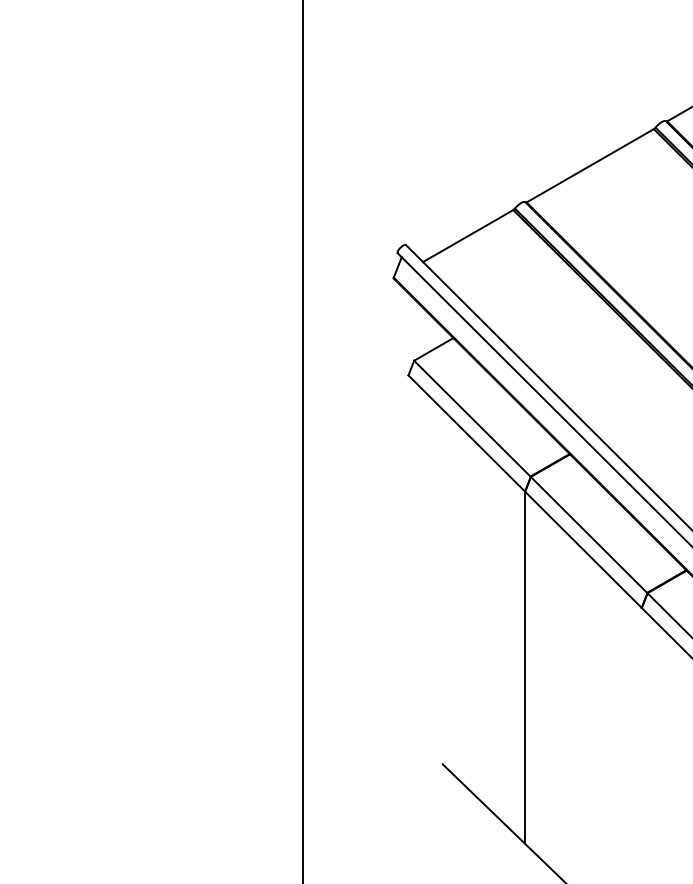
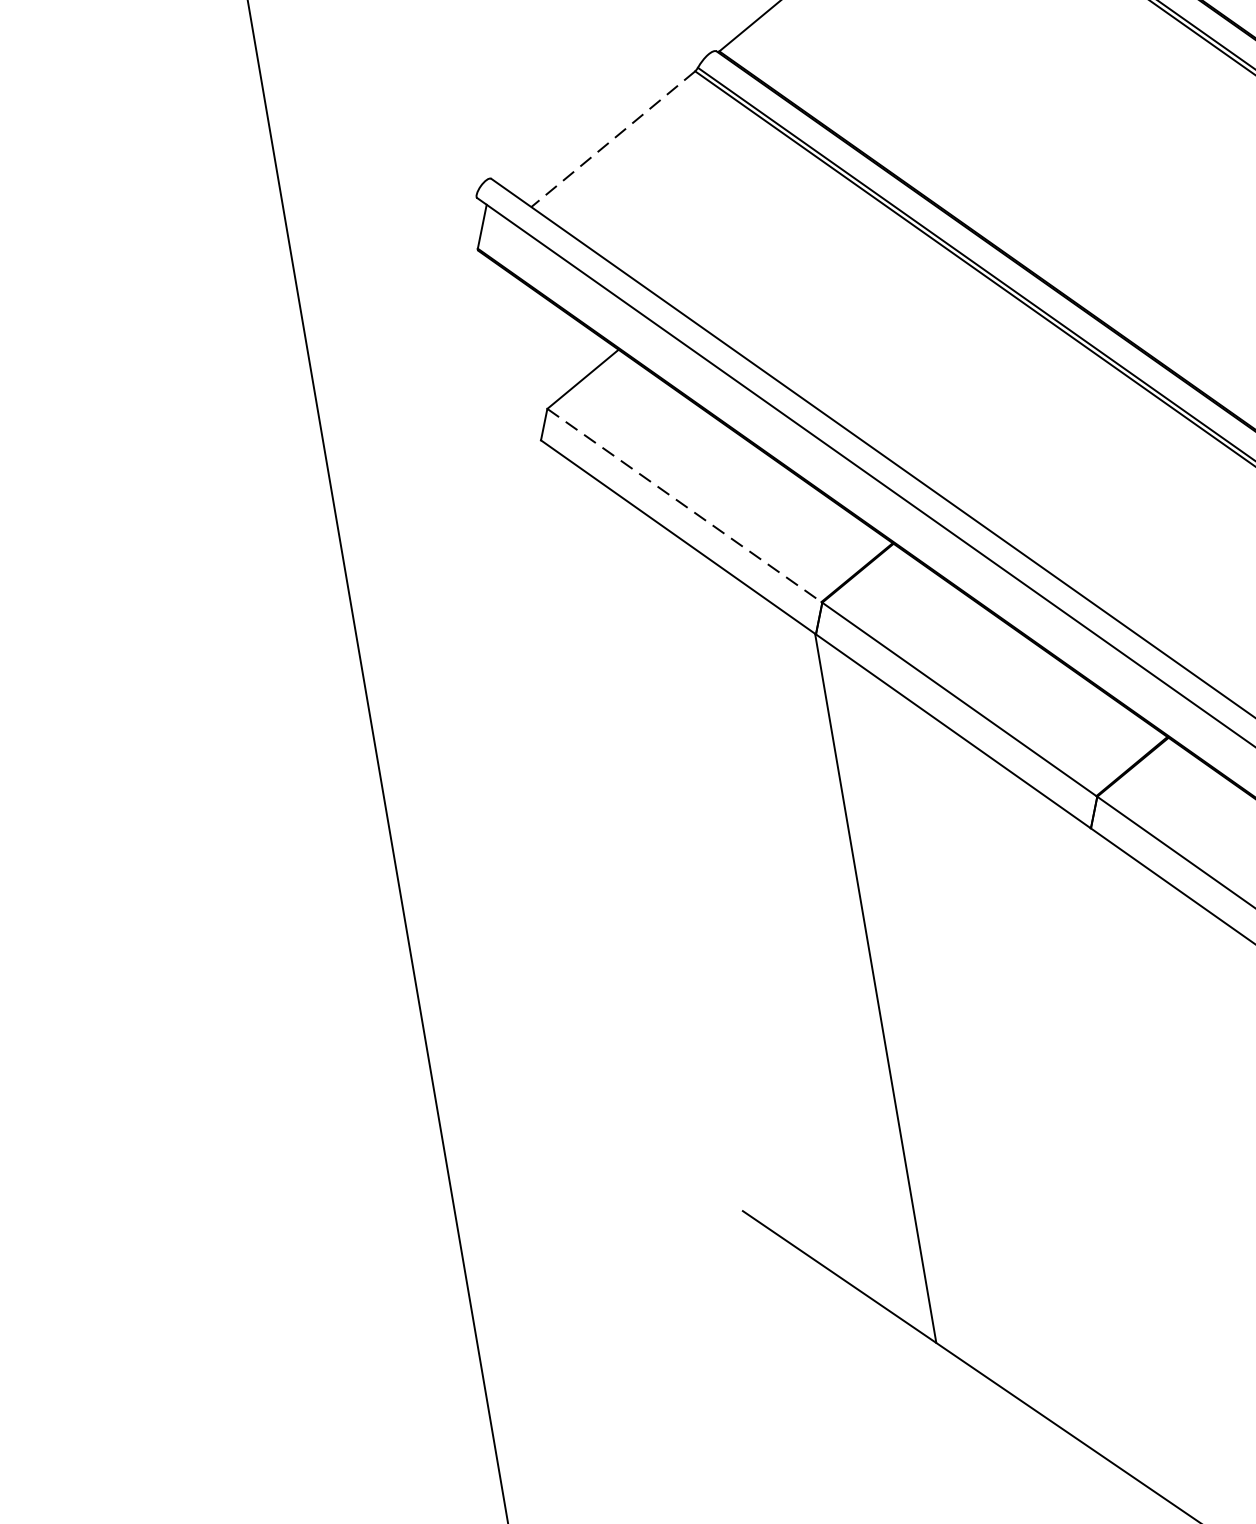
line: (467, 236) -> (612, 140), solid -> dashed
line: (472, 419) -> (685, 507), solid -> dashed

